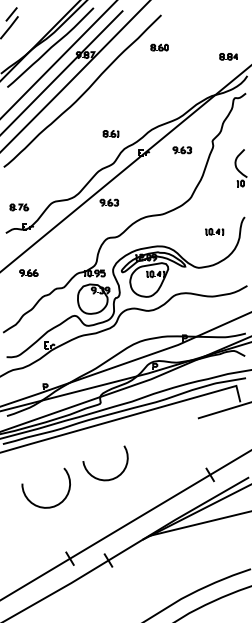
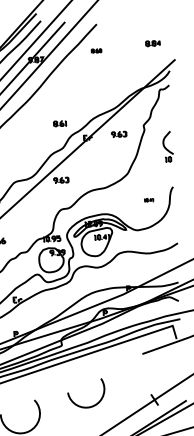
part: (159, 47) -> (96, 50), size x0.7
part: (228, 56) -> (152, 43), moved
part: (214, 231) -> (148, 199), size x0.6
curve: (100, 478) -> (82, 406), moved

